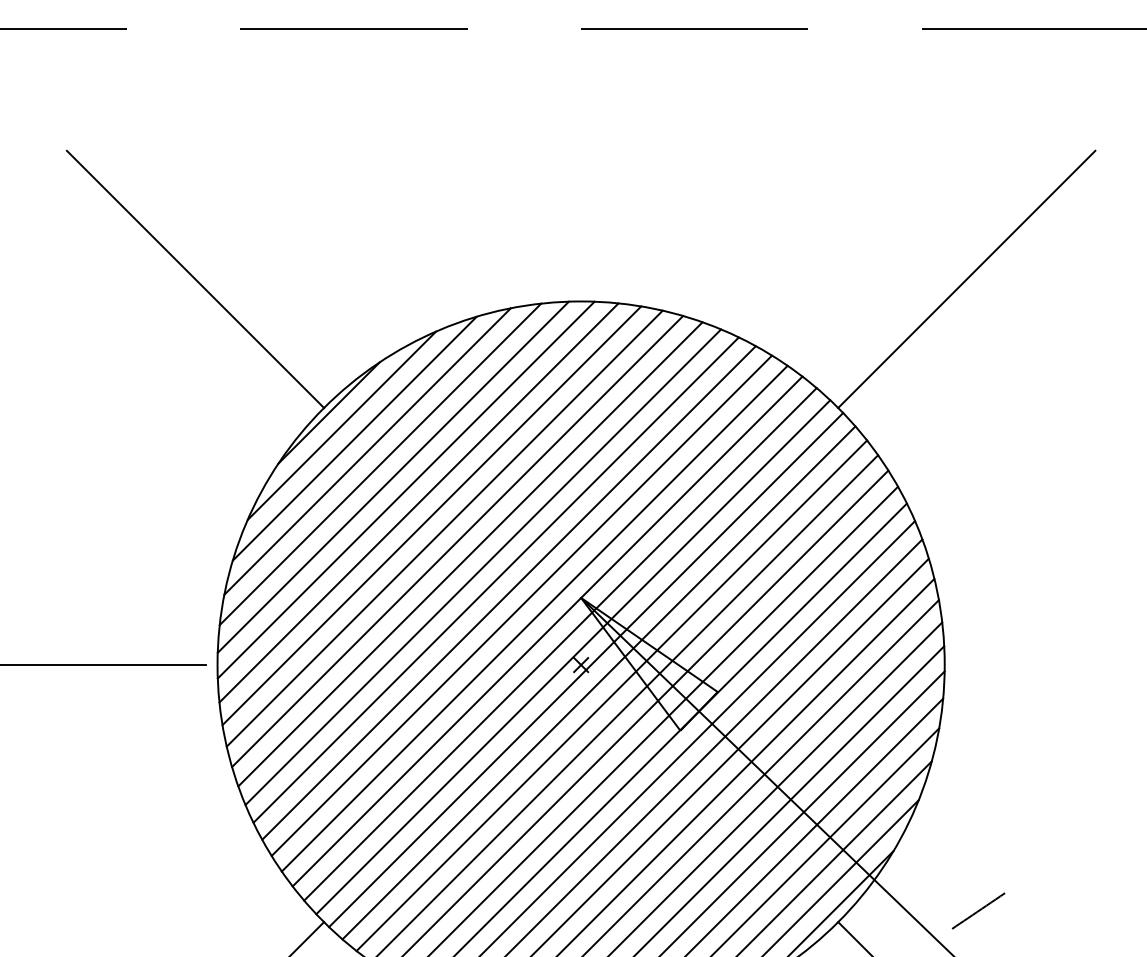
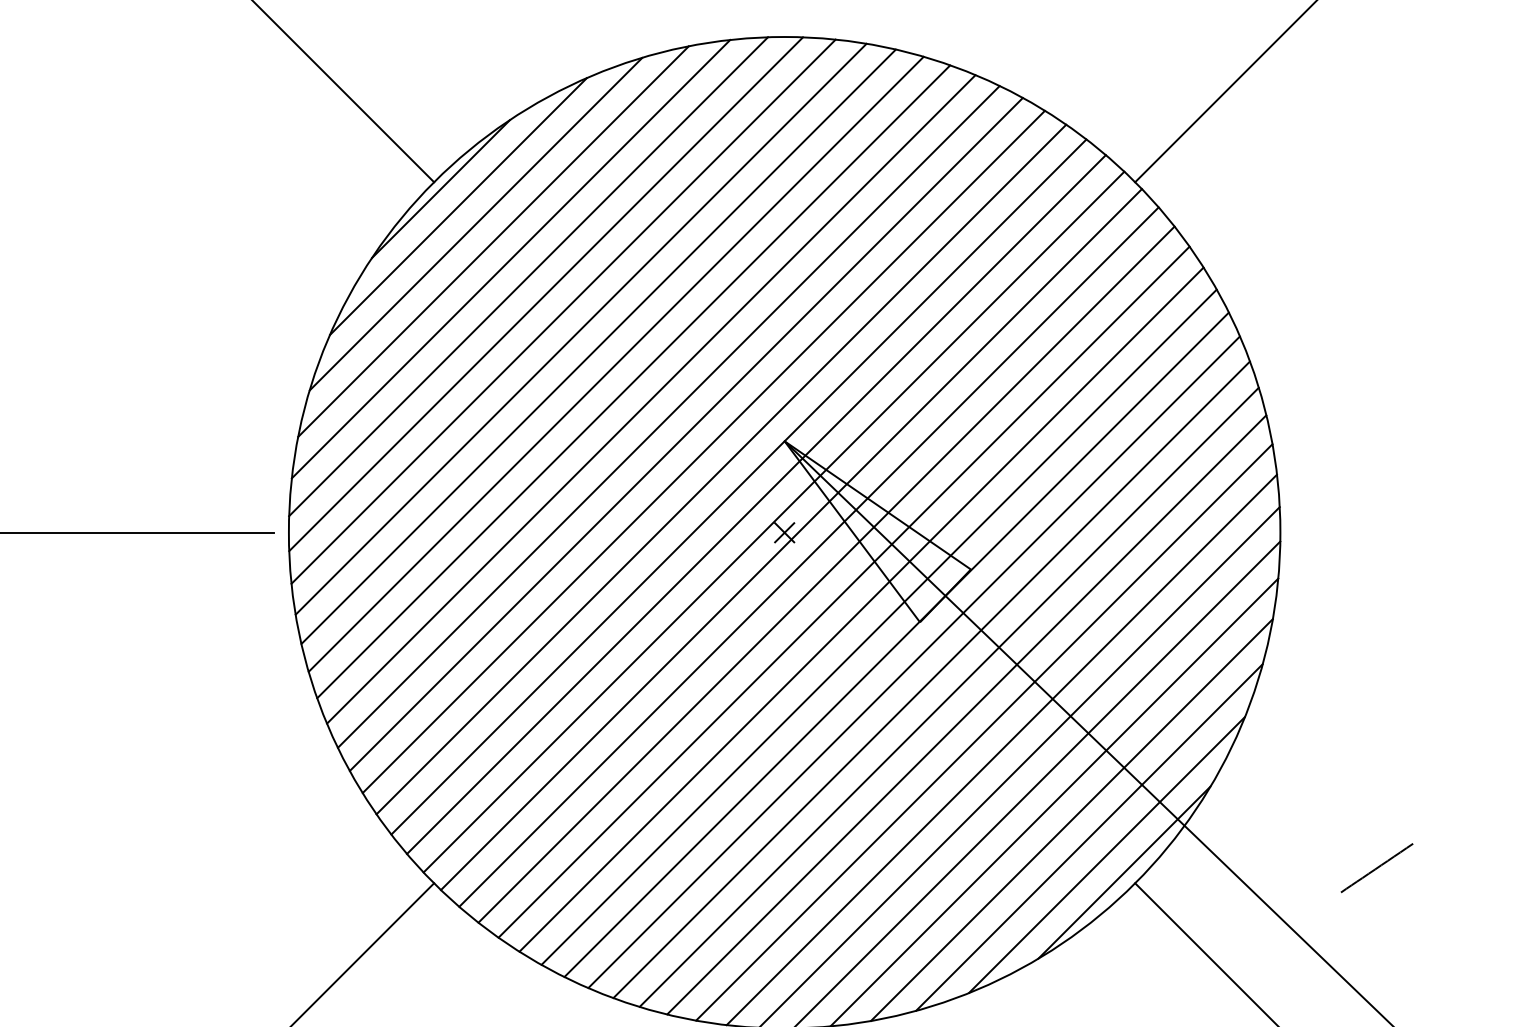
line: (978, 910) -> (1376, 867), moved

